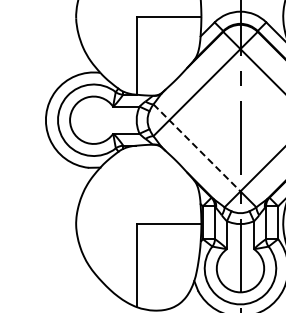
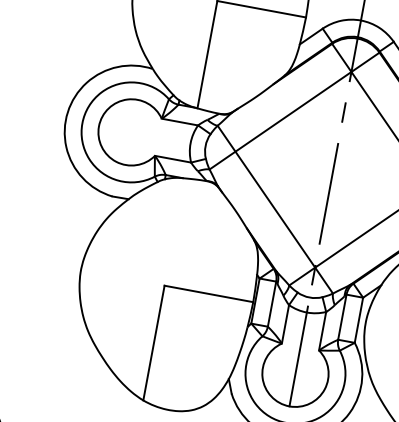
line: (196, 147) -> (265, 196), dashed -> solid

